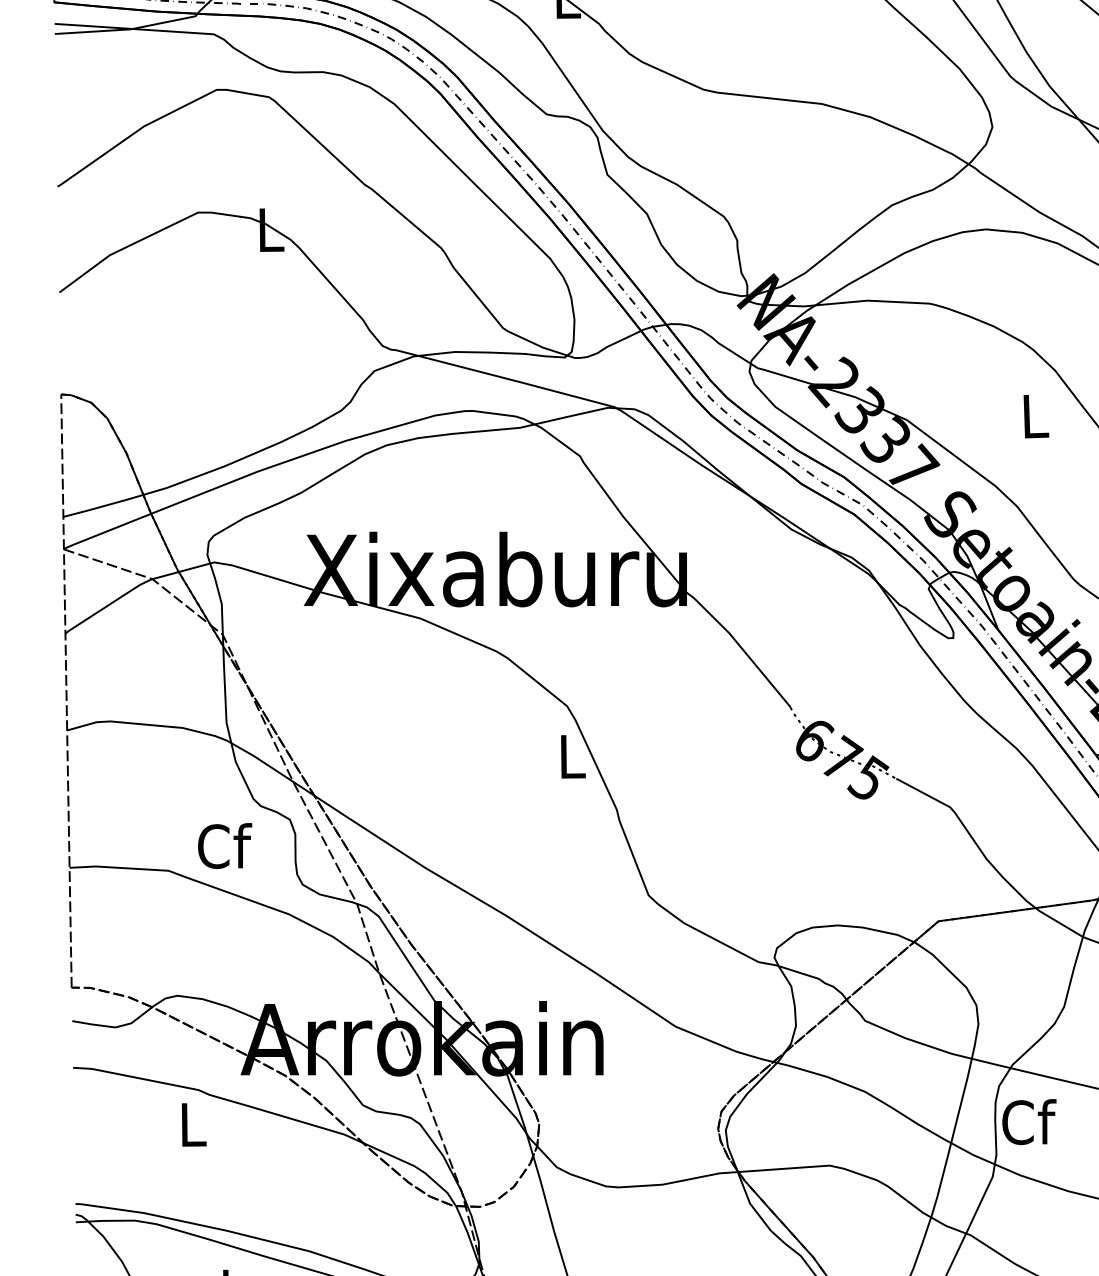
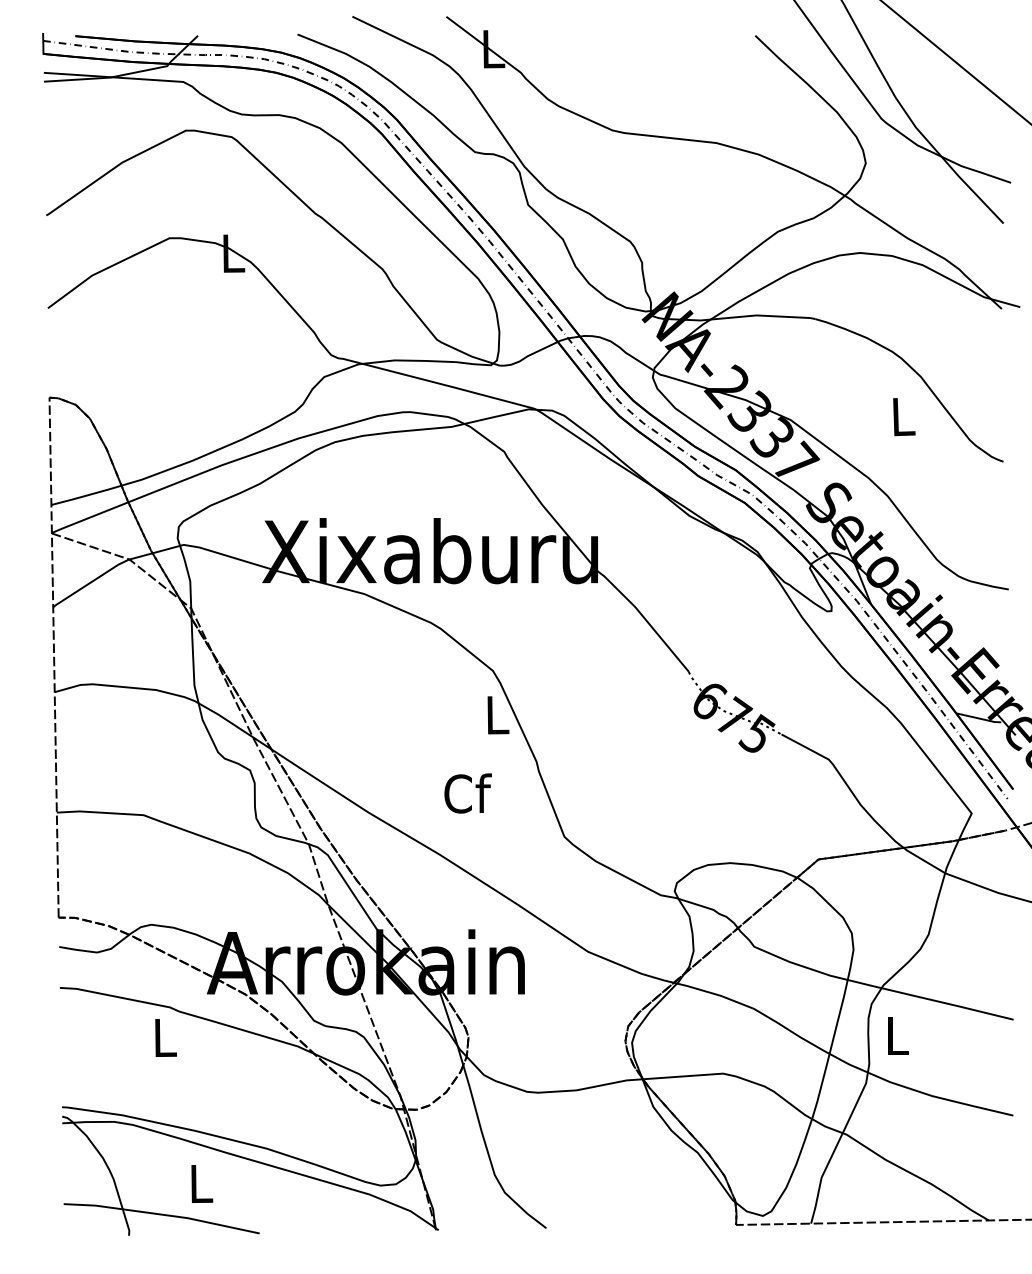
text: (224, 846) -> (467, 793), moved
text: (1028, 1122) -> (897, 1035), Cf -> L

